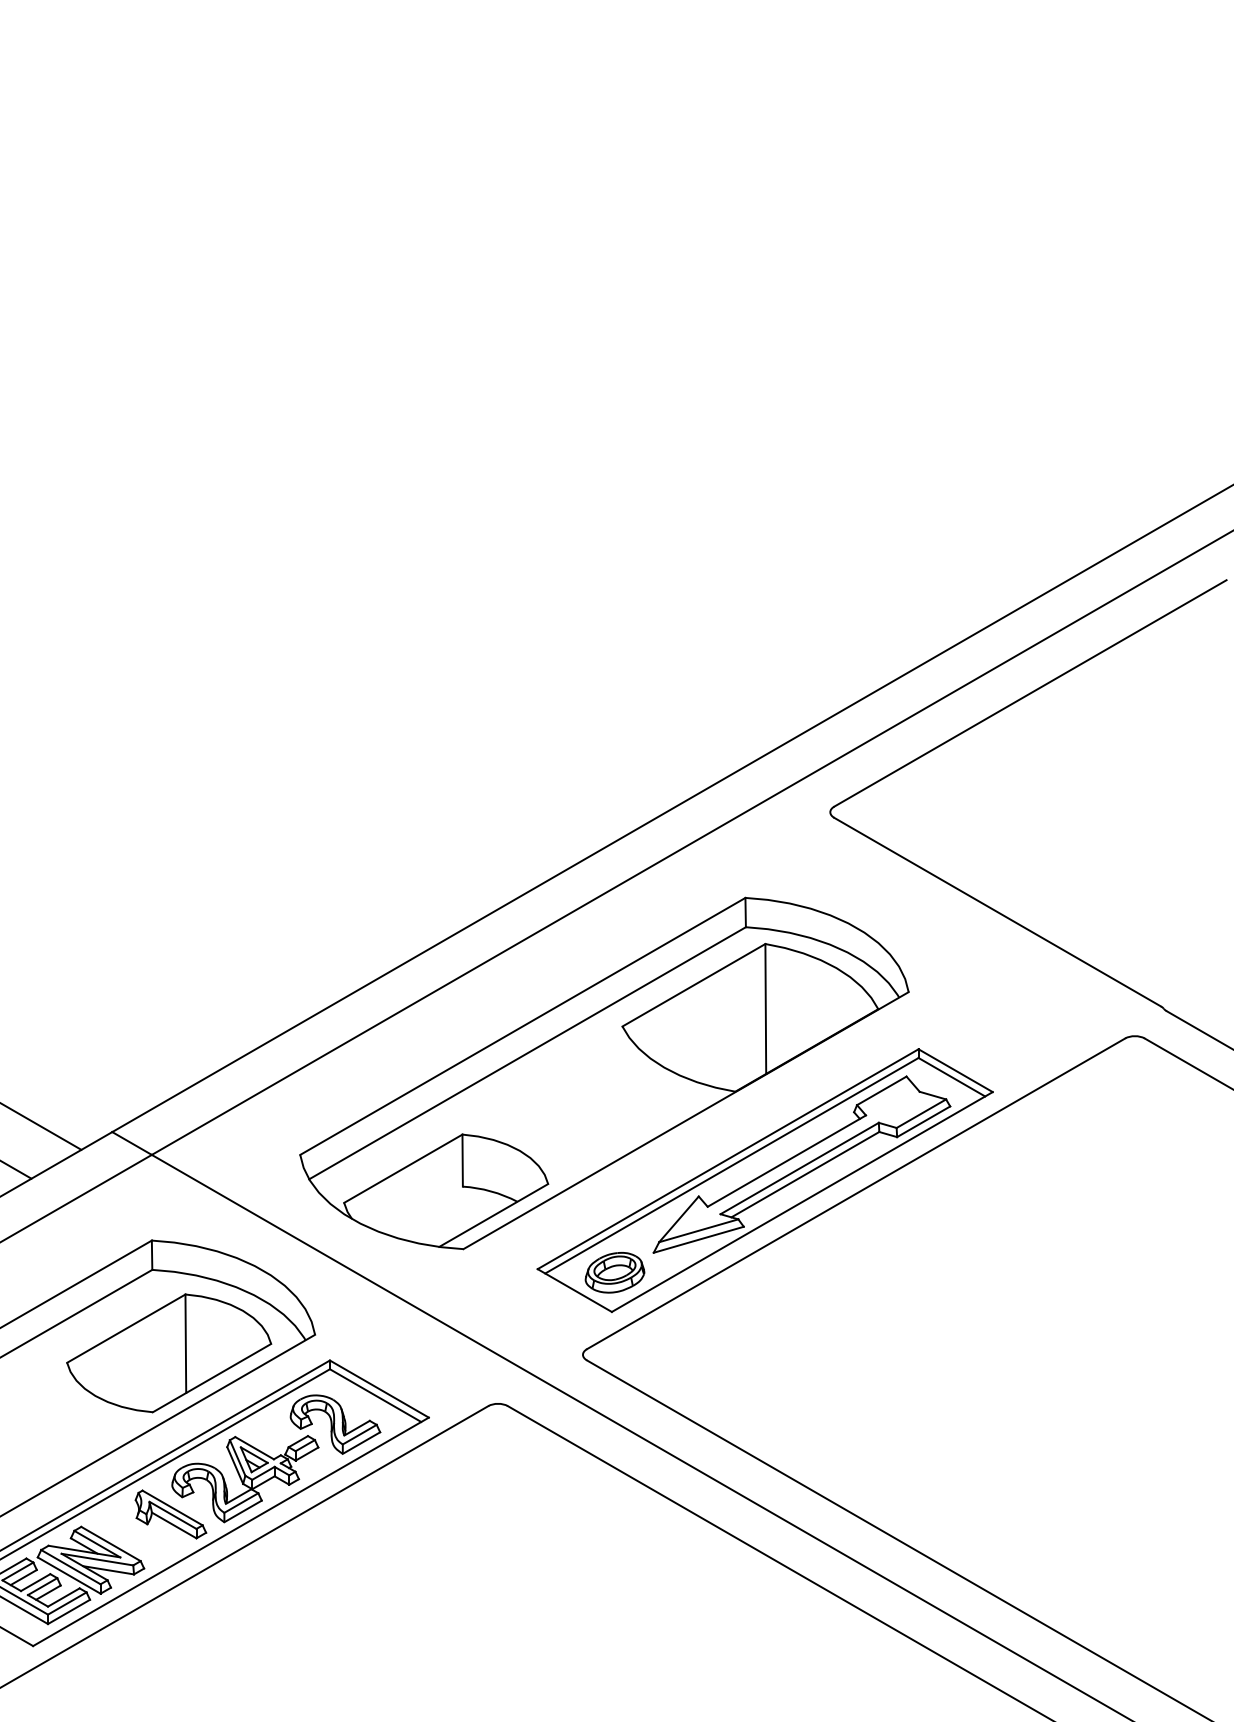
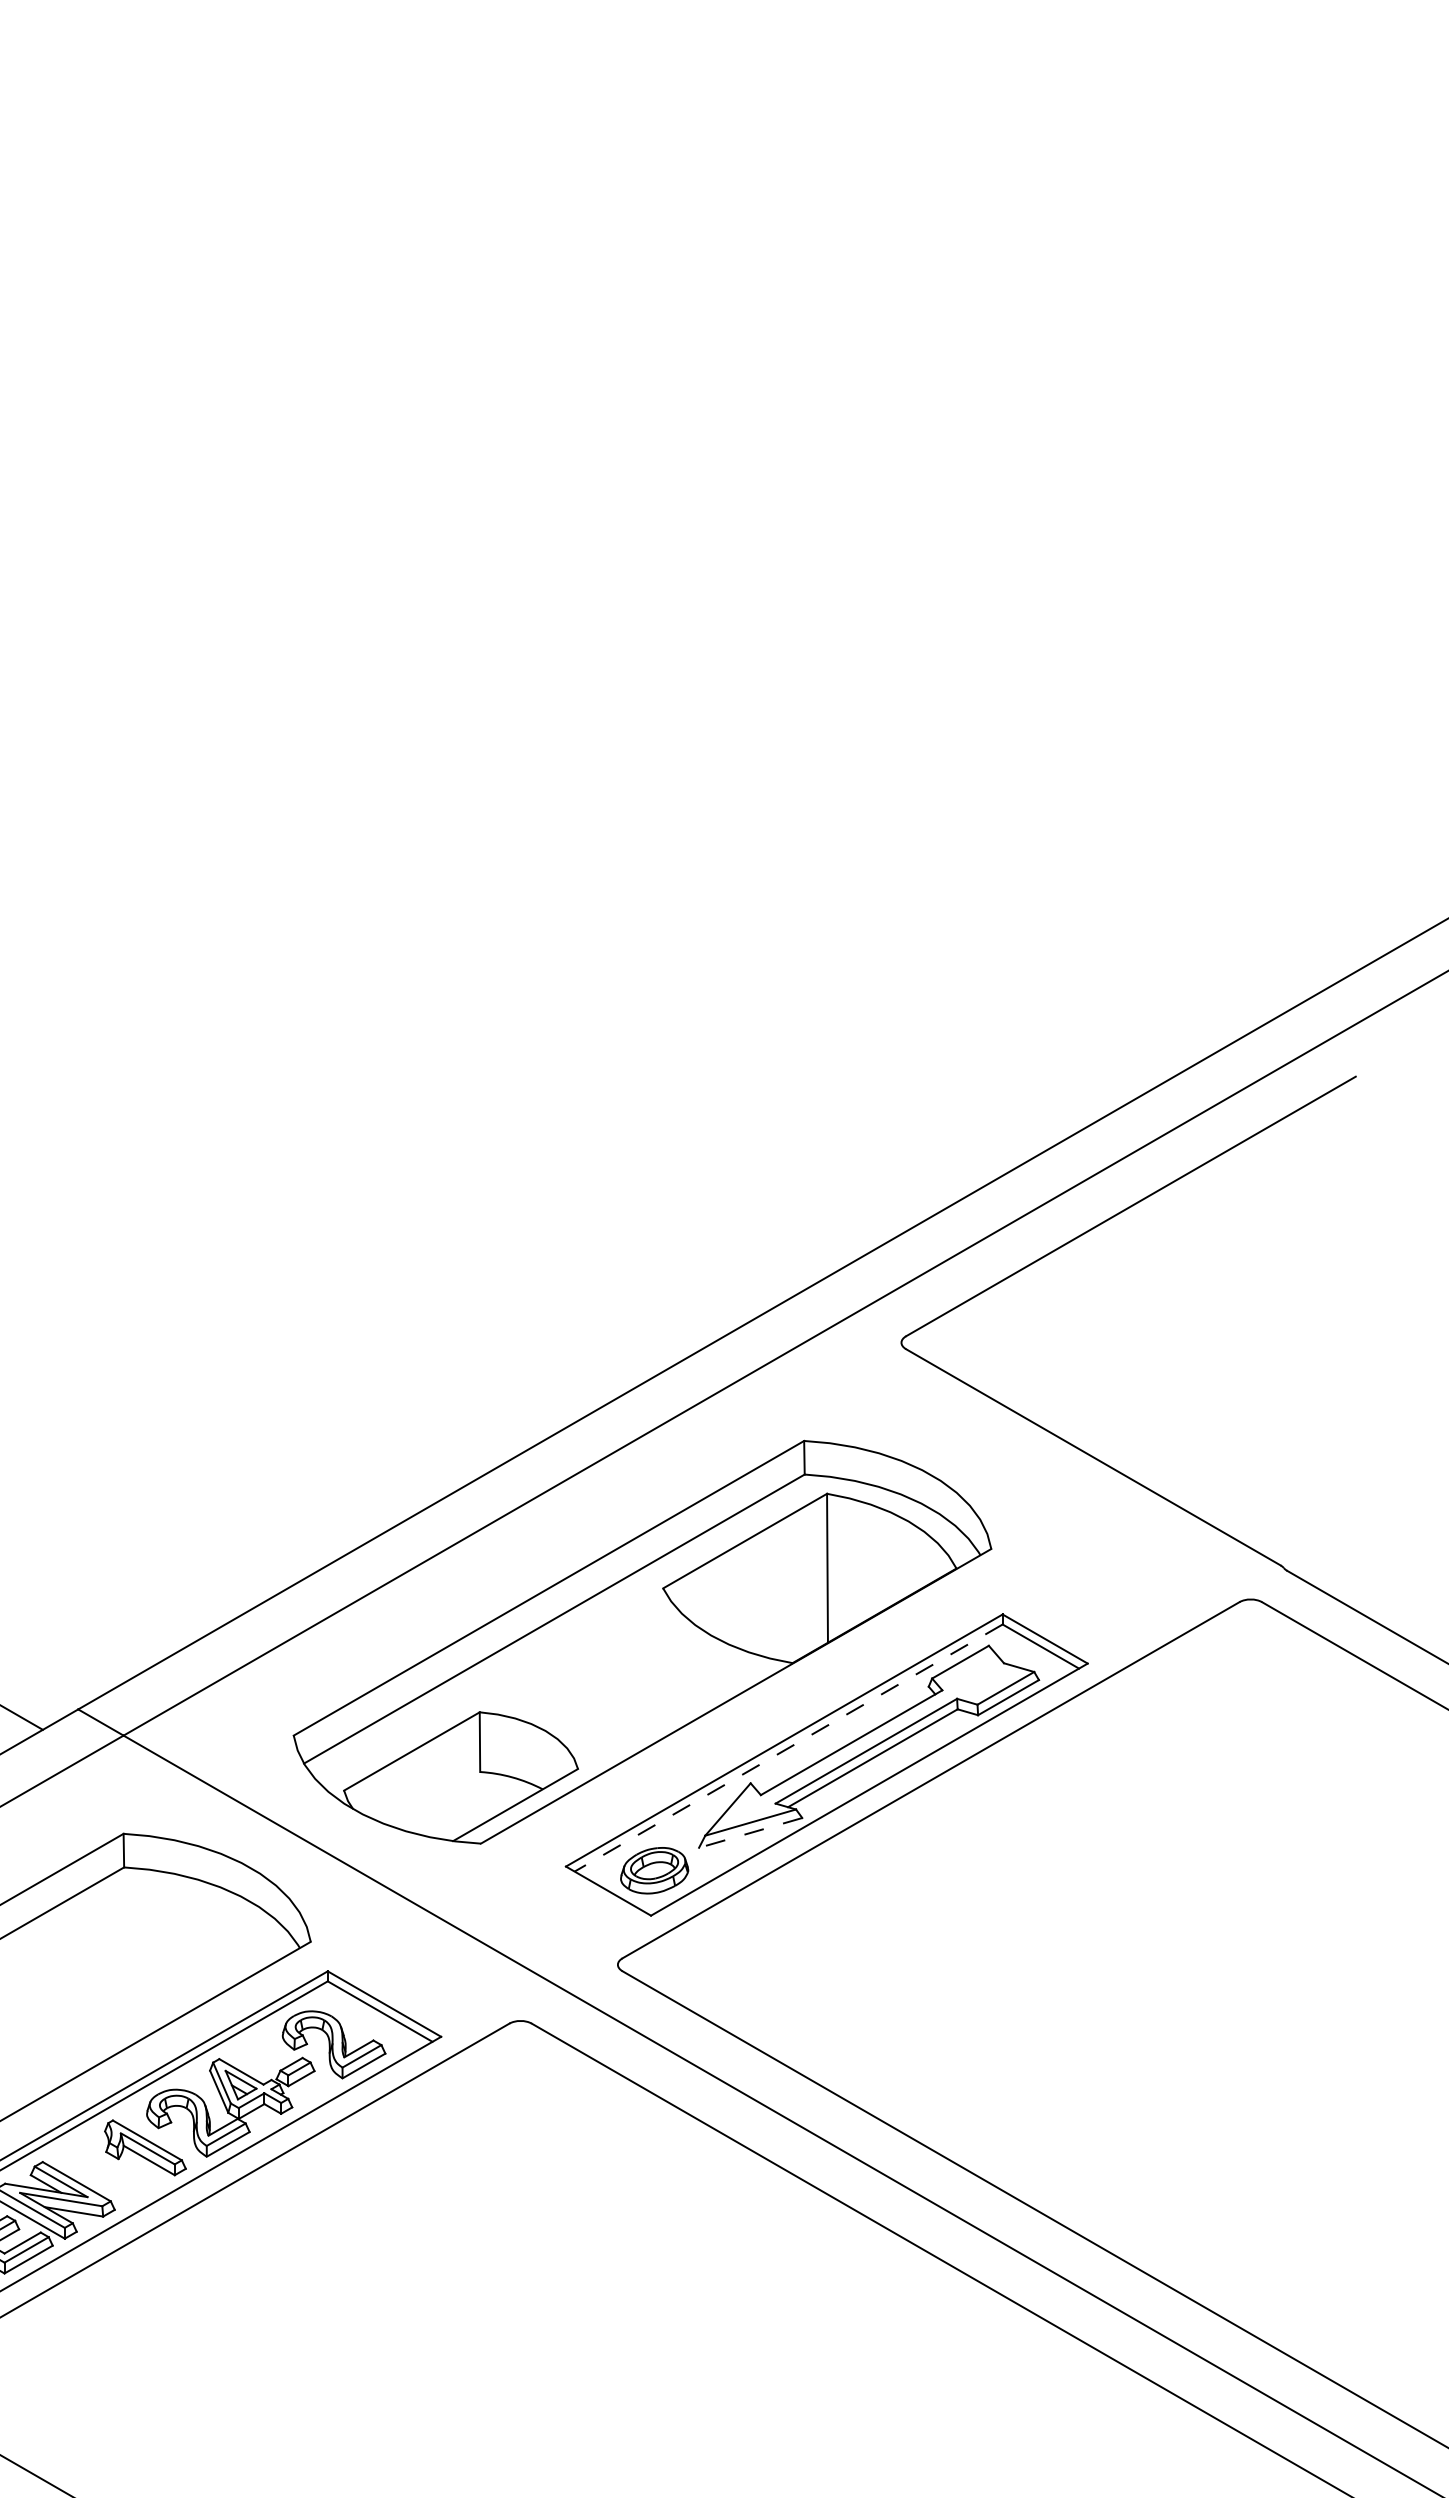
line: (731, 1166) -> (788, 1748), solid -> dashed
line: (698, 1239) -> (750, 1832), solid -> dashed
part: (169, 1352) -> (143, 1962), removed

